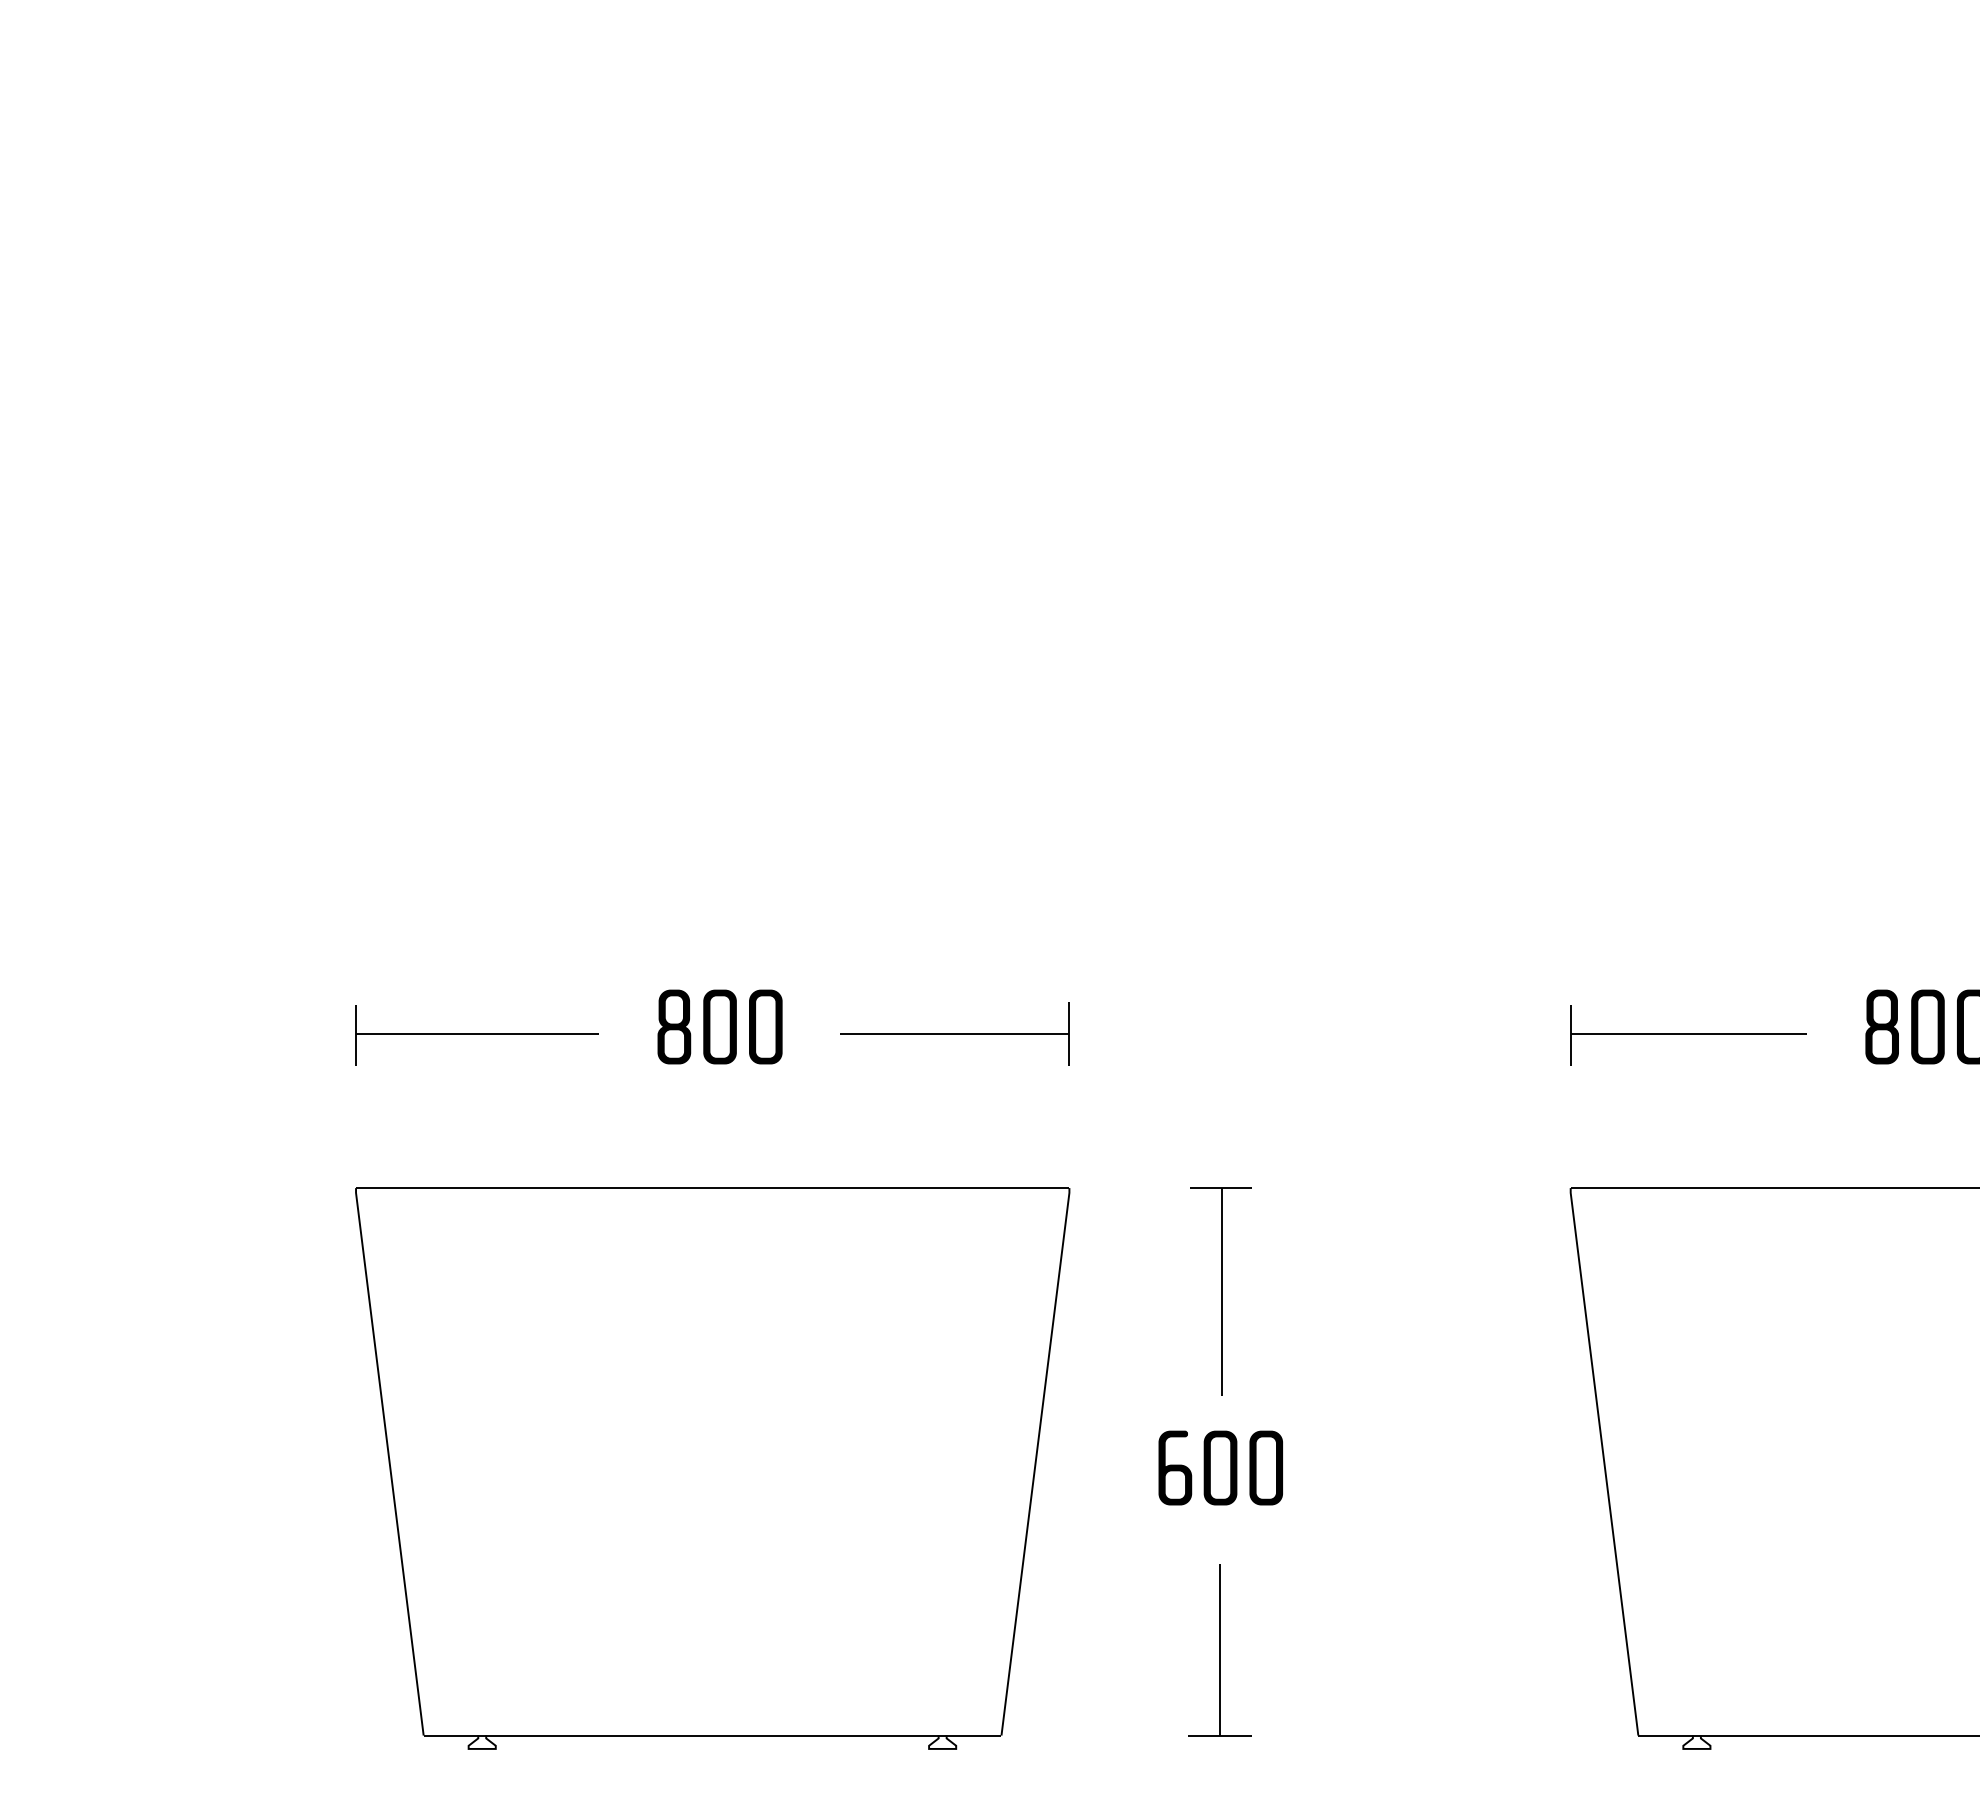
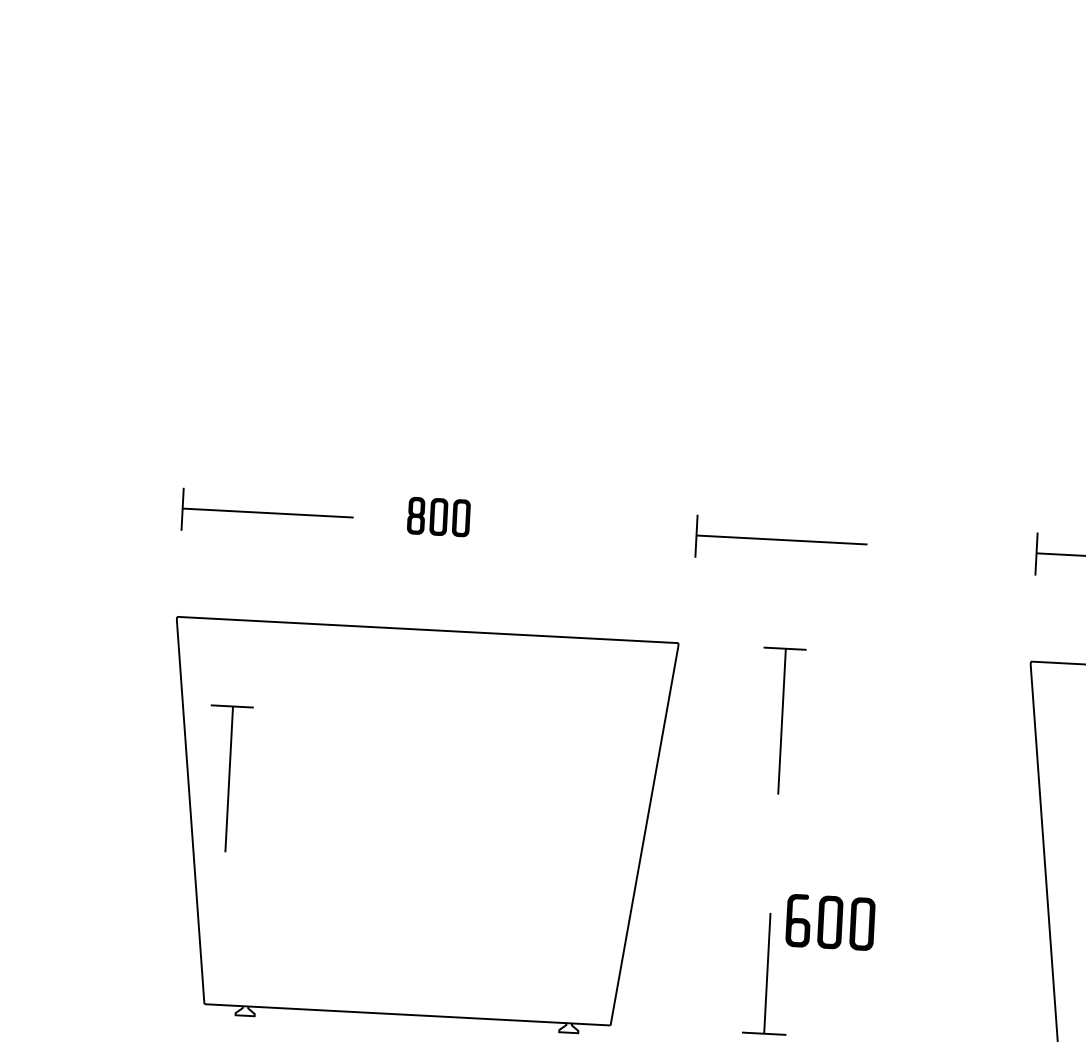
part: (719, 1026) -> (438, 516), size x0.7
part: (954, 1033) -> (603, 530), removed
part: (1207, 1035) -> (781, 540), added
part: (440, 1414) -> (228, 779), added
part: (1220, 1467) -> (830, 922), moved

